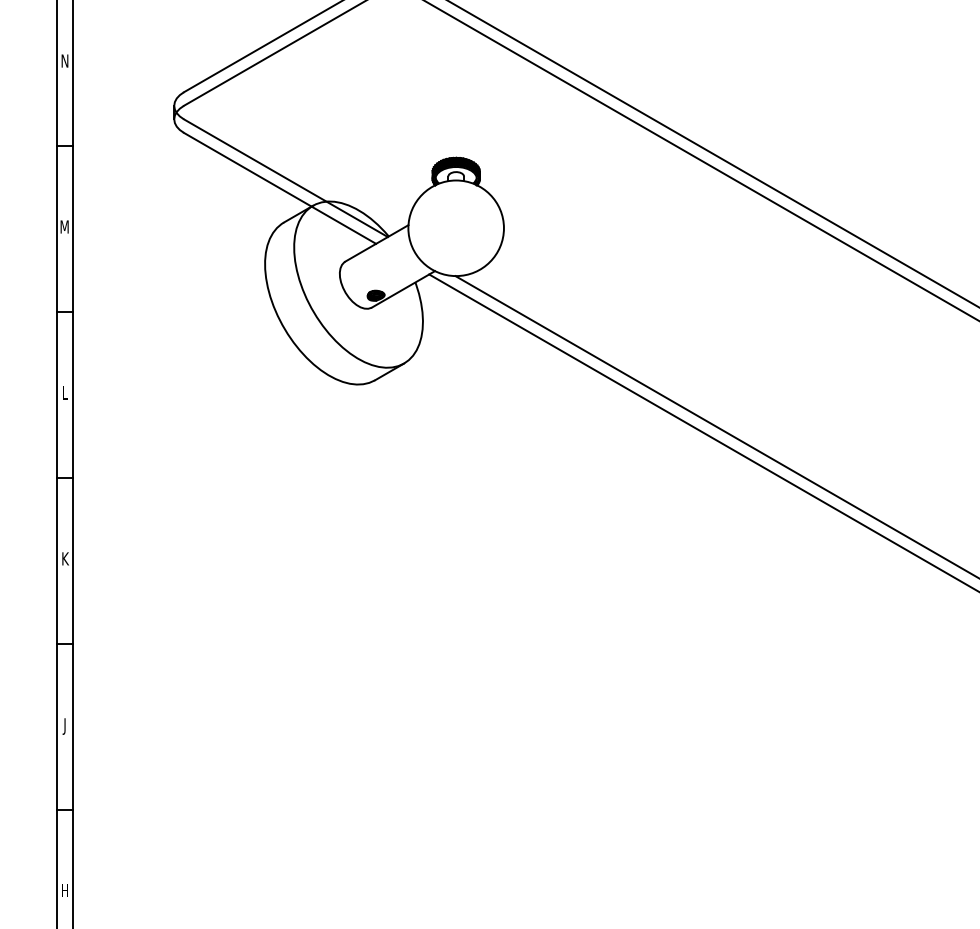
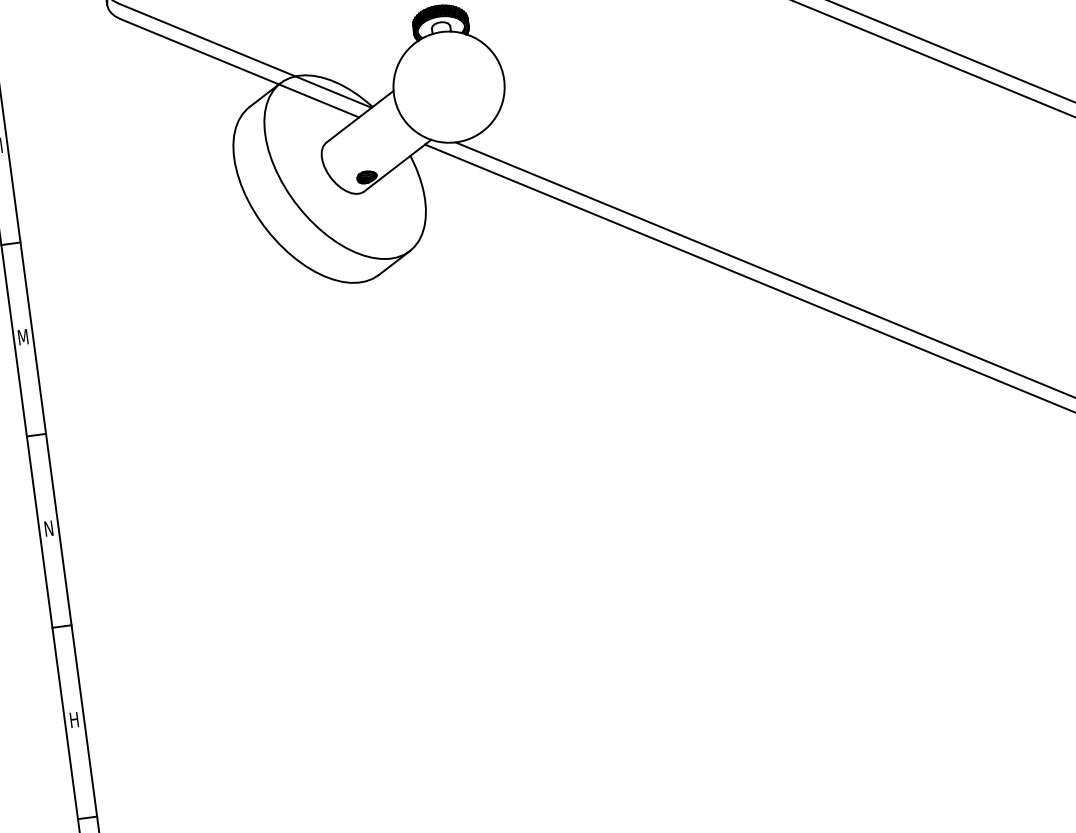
text: (64, 392) -> (22, 336), L -> M
text: (65, 558) -> (49, 528), K -> N
text: (64, 726) -> (74, 722), J -> H

